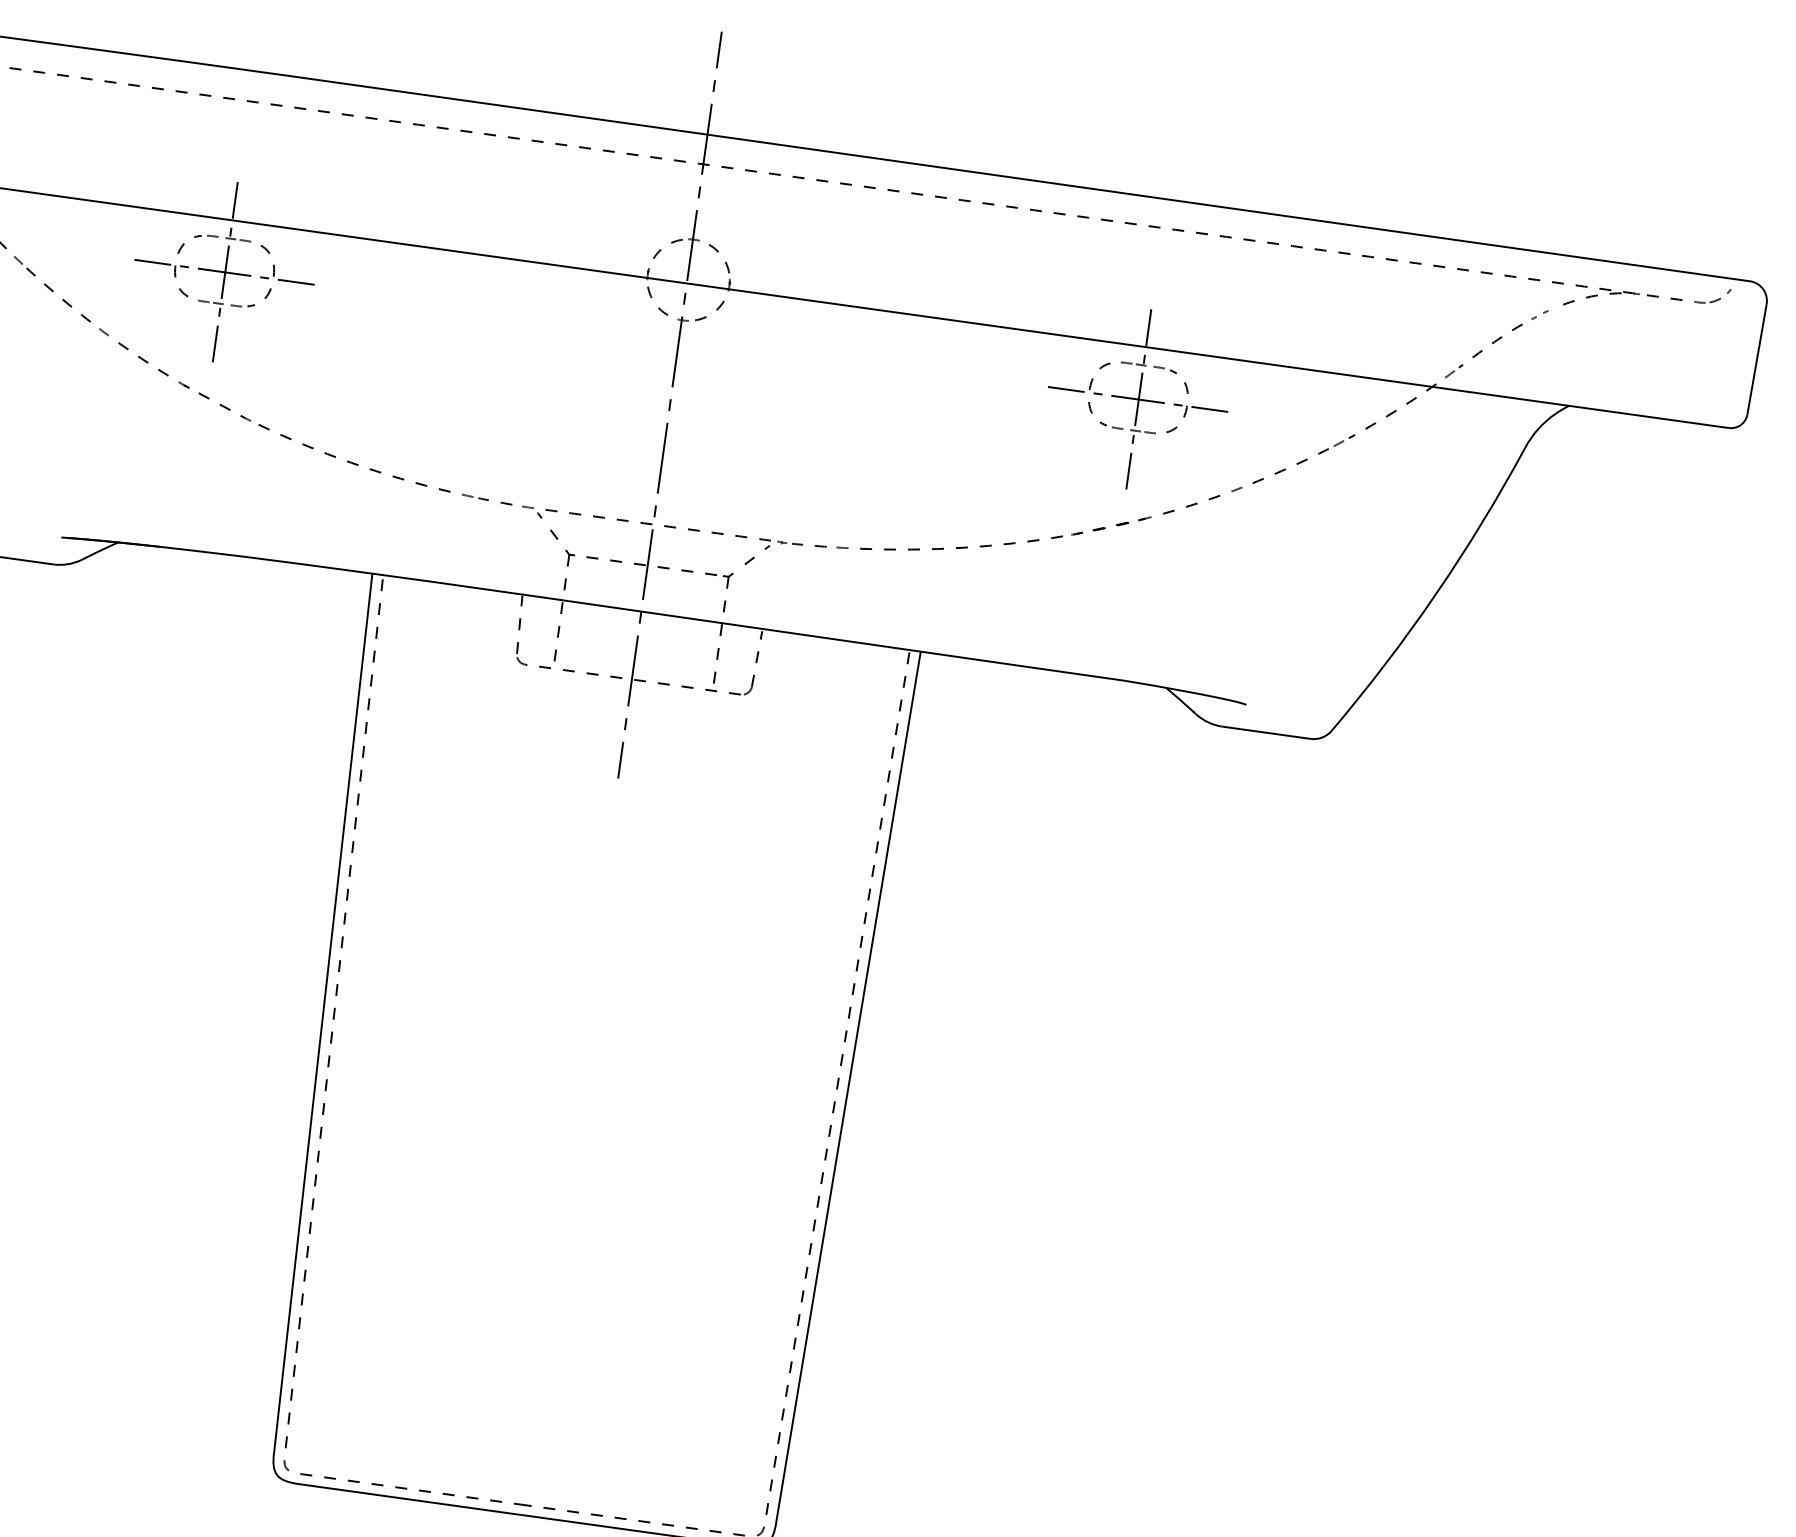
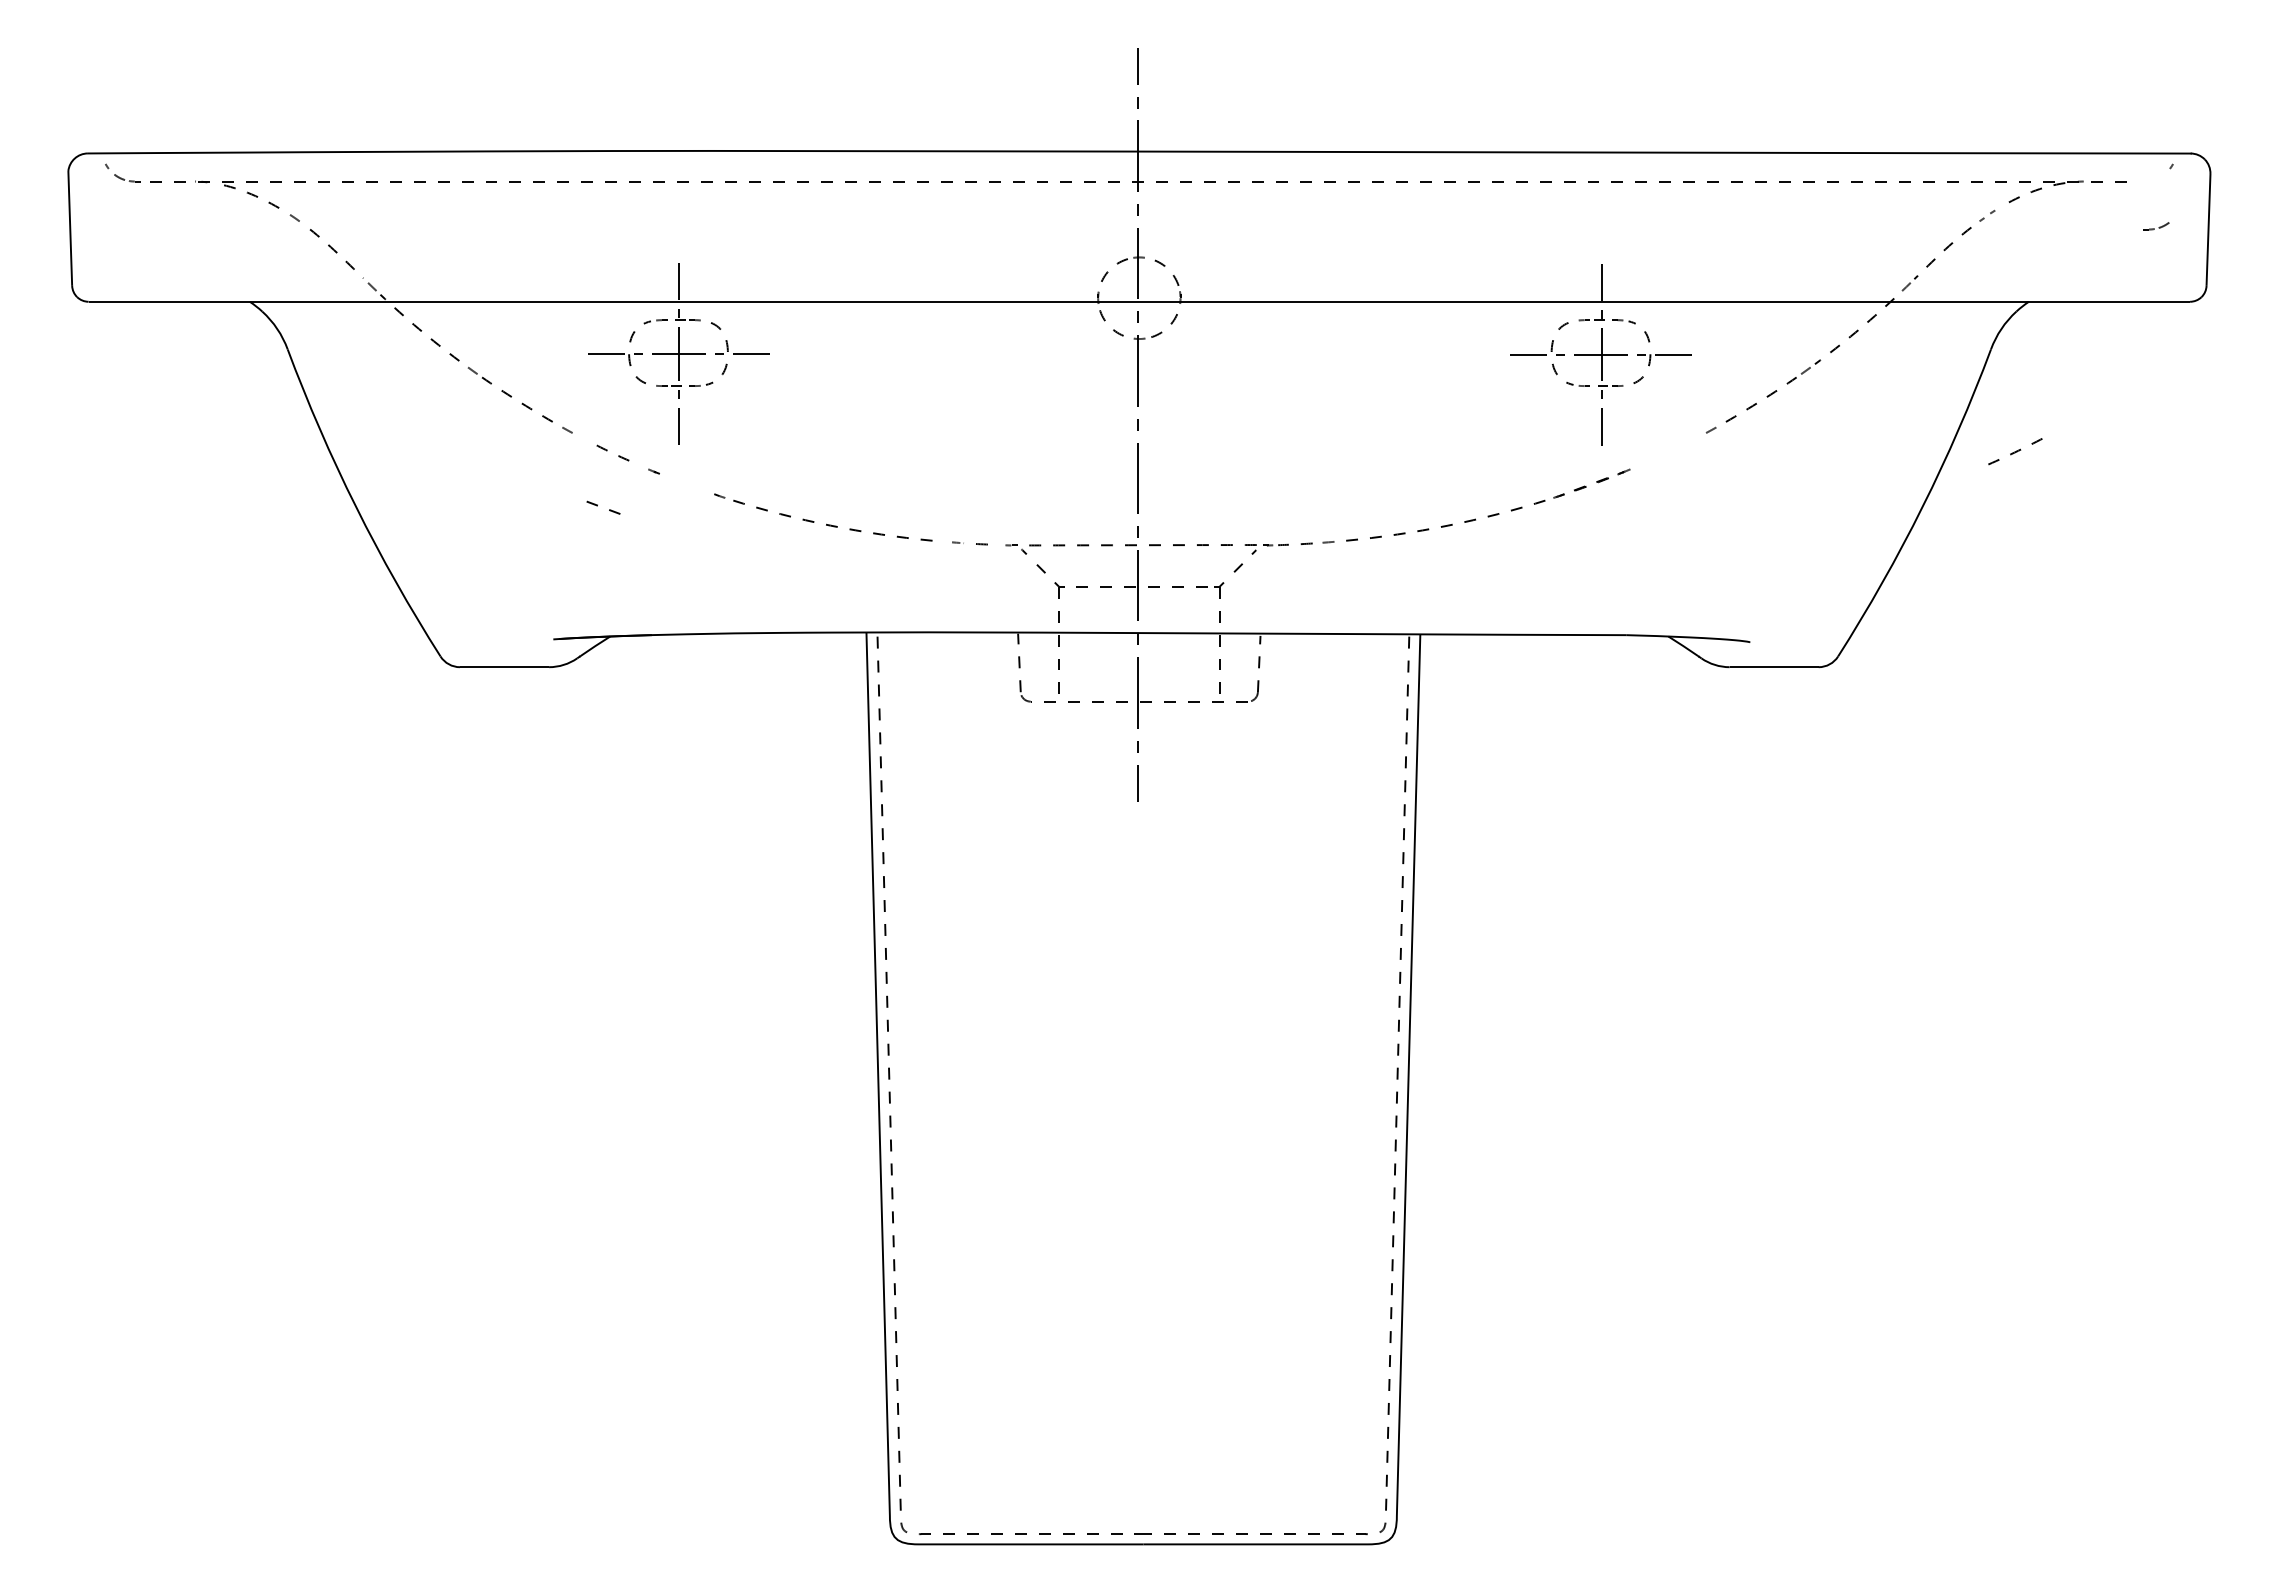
part: (1707, 300) -> (2156, 226), moved
part: (143, 359) -> (610, 451), size x0.7
part: (208, 399) -> (597, 506), moved
part: (486, 499) -> (969, 543), size x0.7
part: (1191, 504) -> (2015, 451), moved

